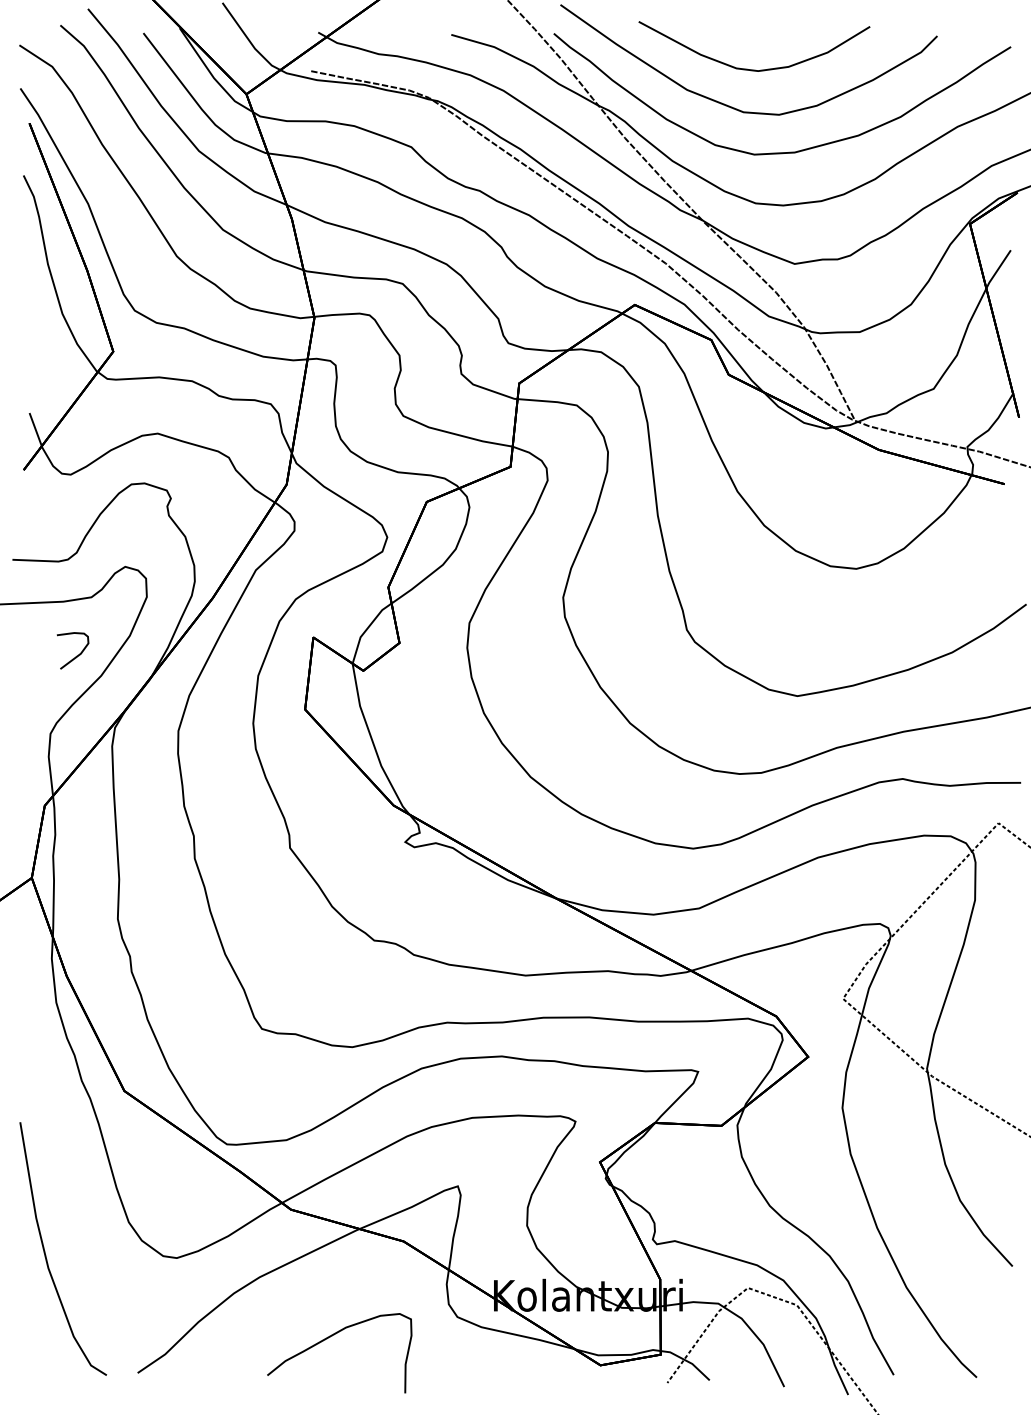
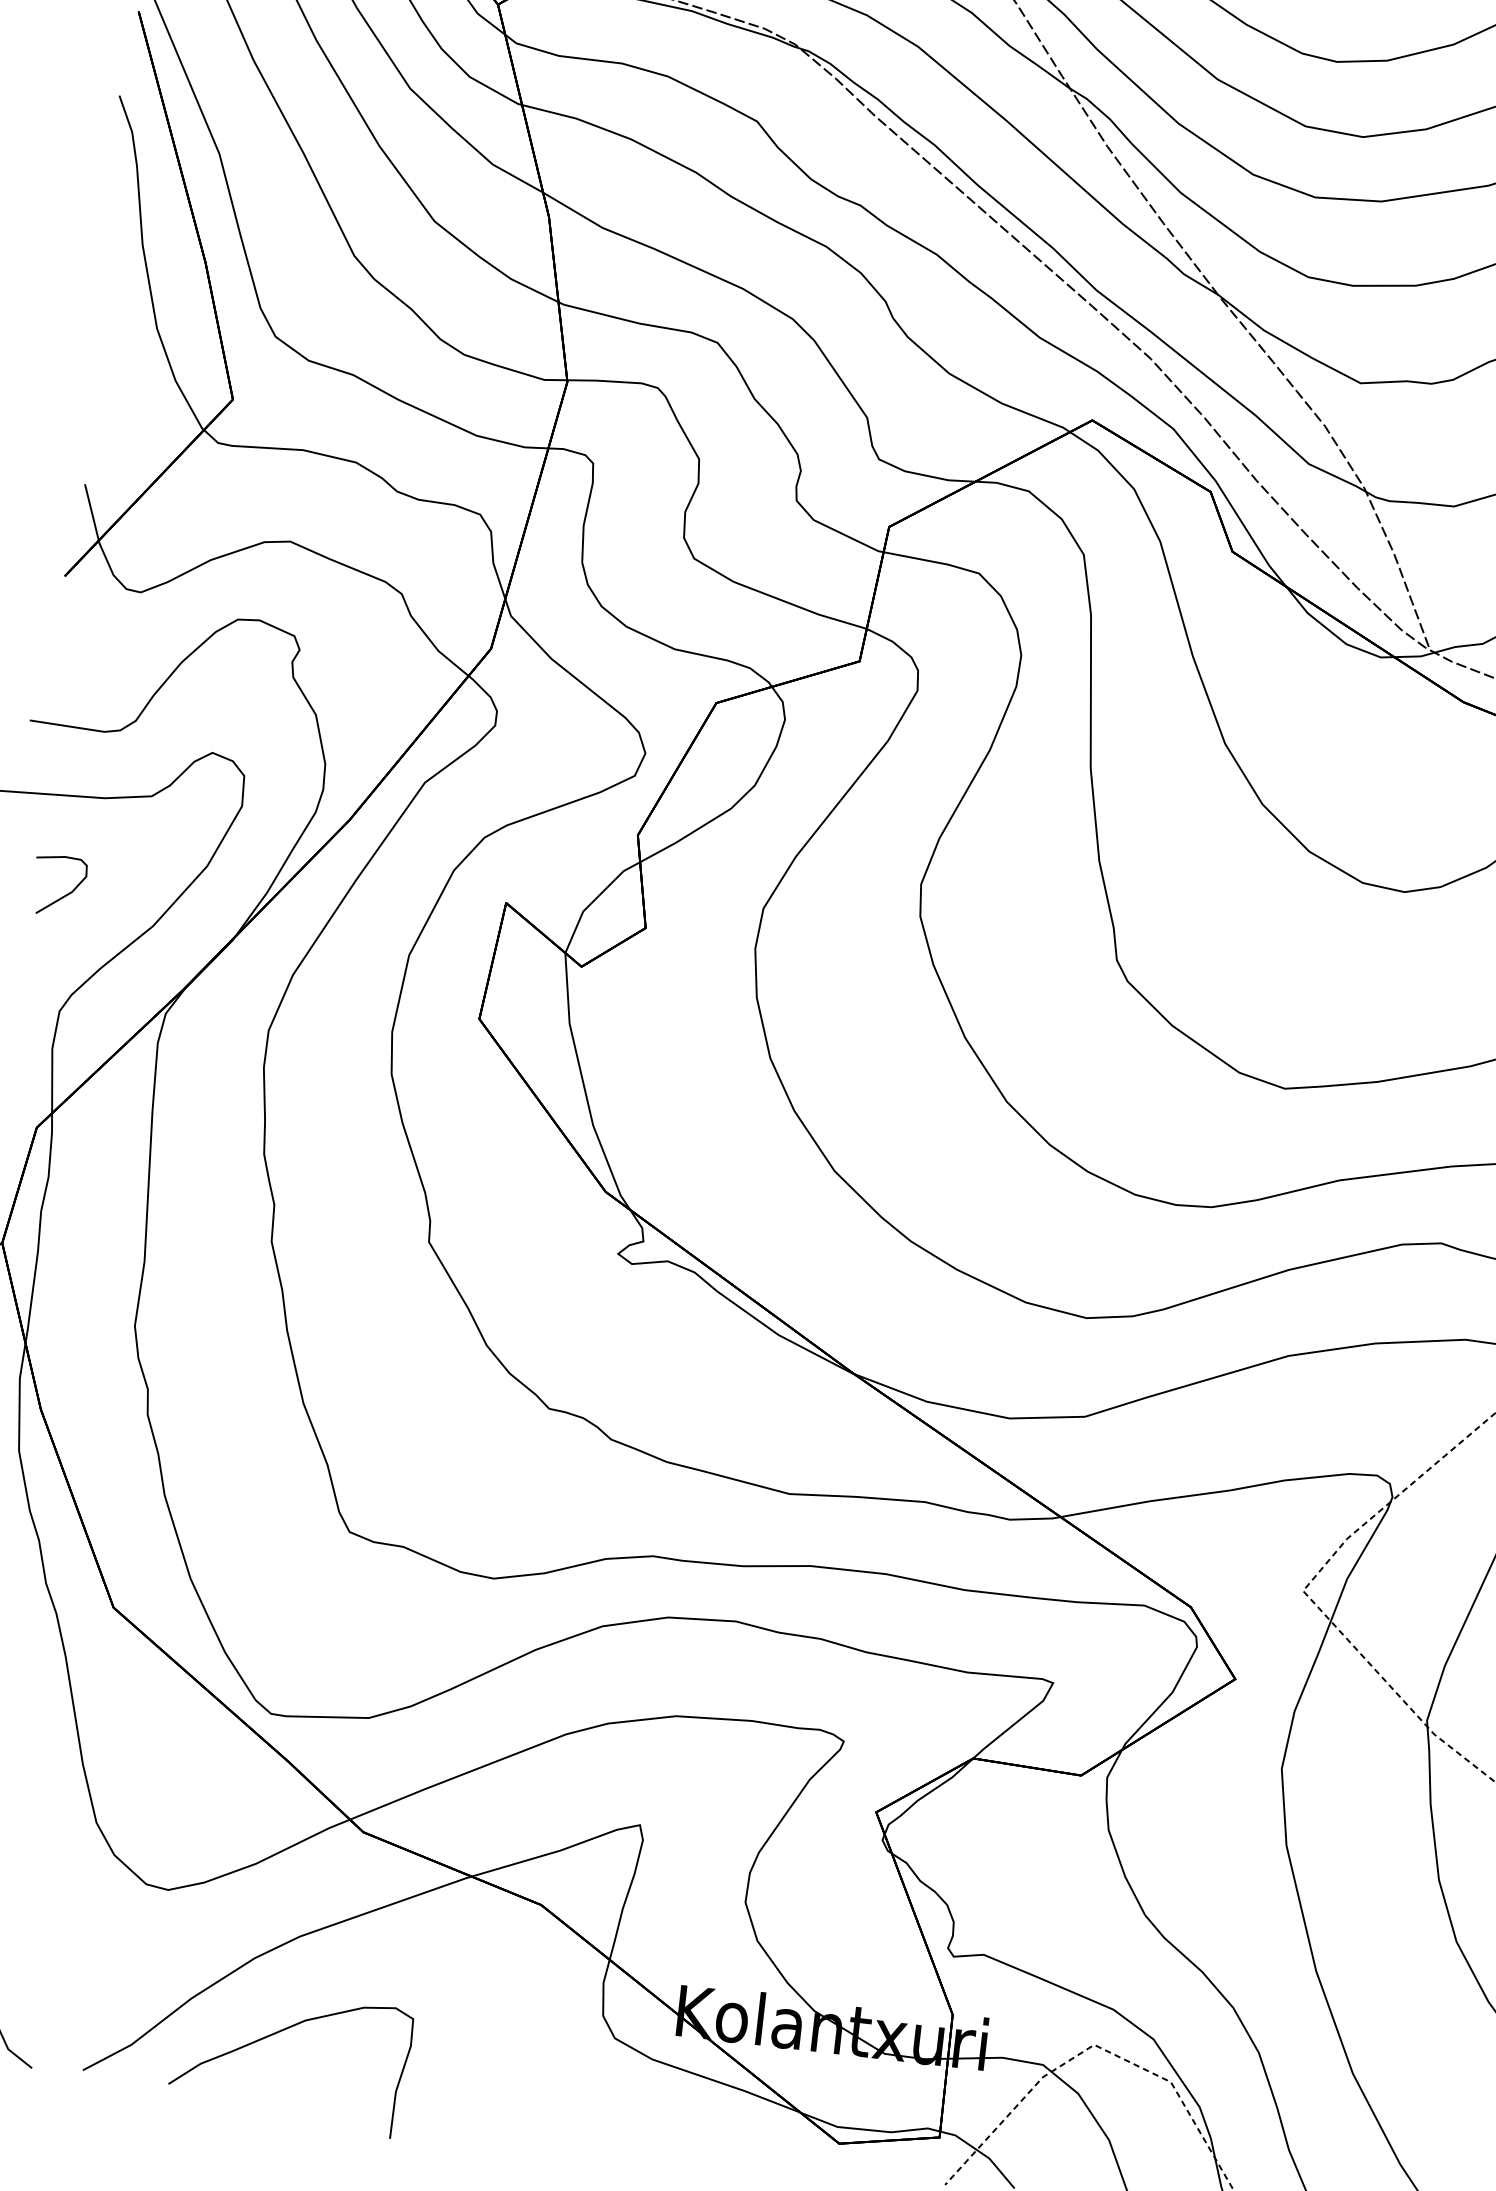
curve: (76, 655) -> (64, 894), moved
curve: (330, 1337) -> (278, 2033), moved

